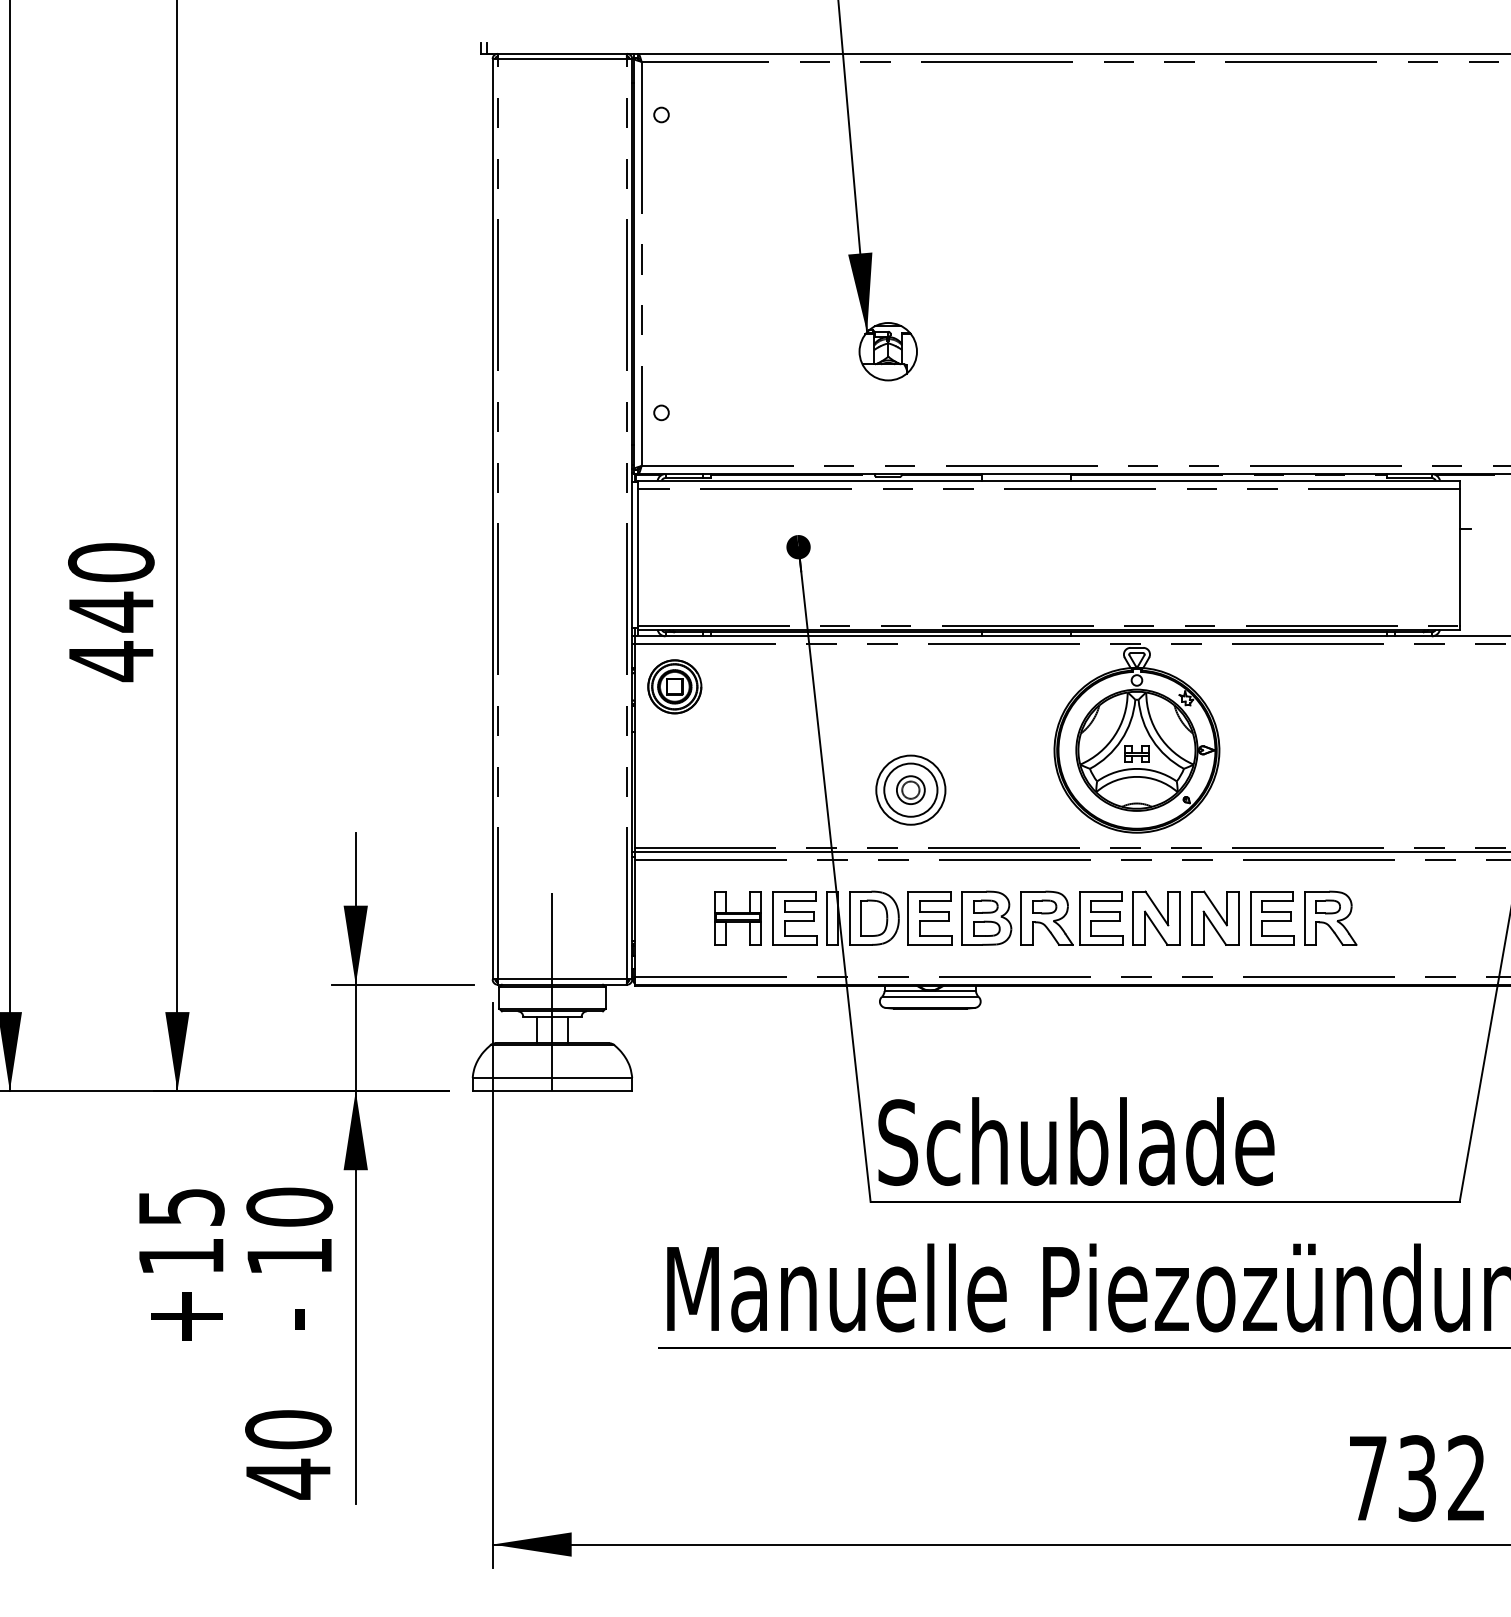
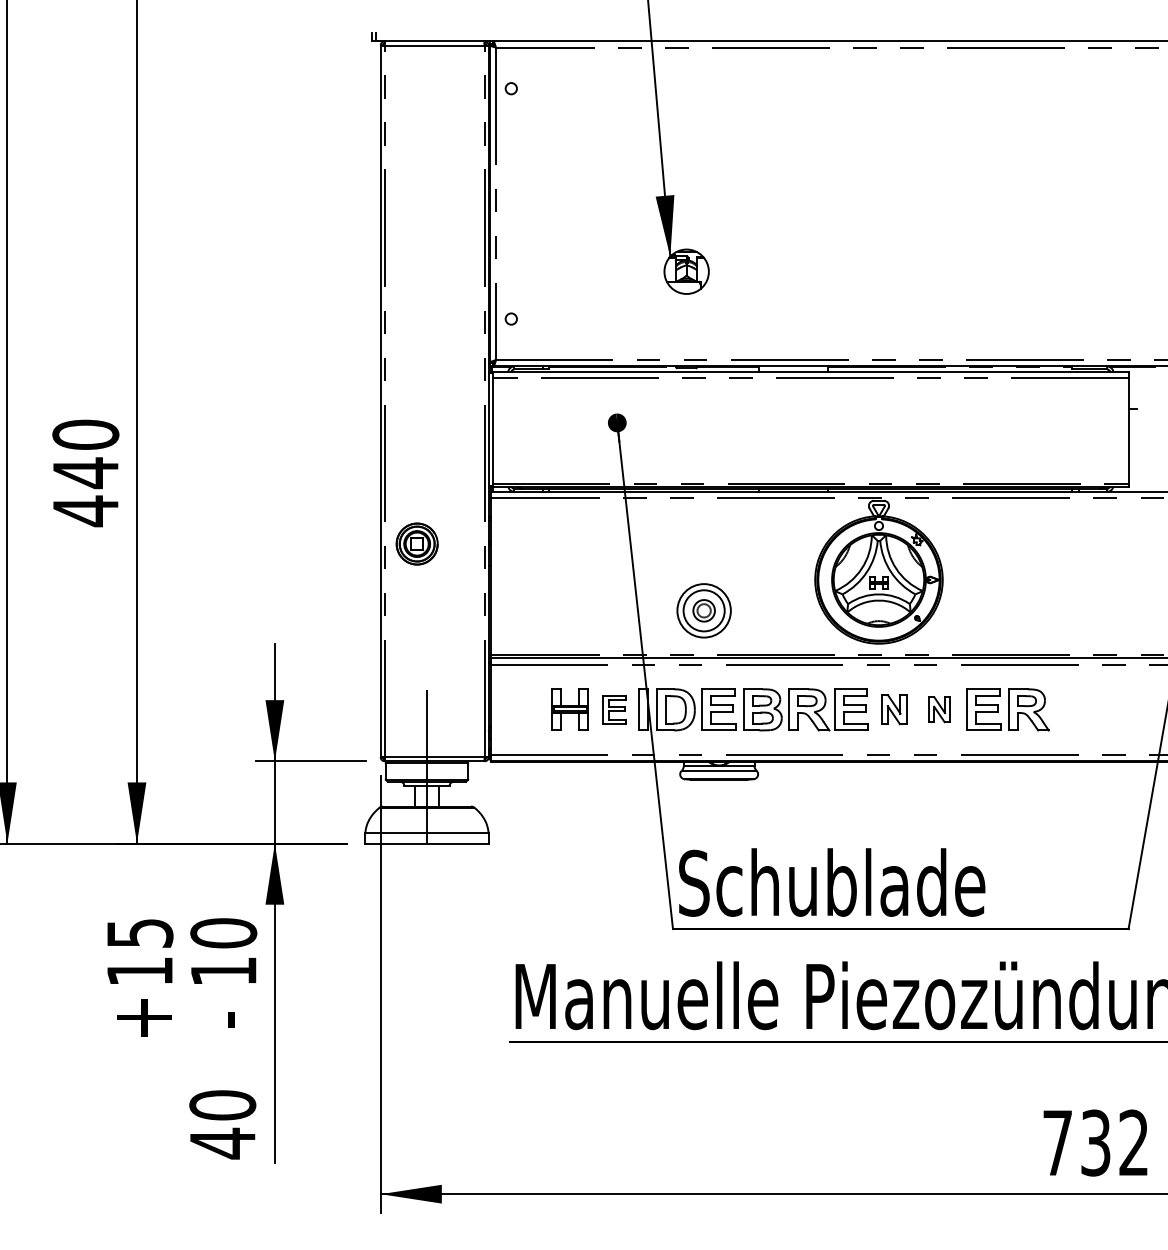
part: (674, 686) -> (416, 543), moved
part: (1156, 917) -> (894, 709), size x0.7
part: (1215, 917) -> (939, 709), size x0.6
part: (794, 918) -> (614, 710), size x0.7

